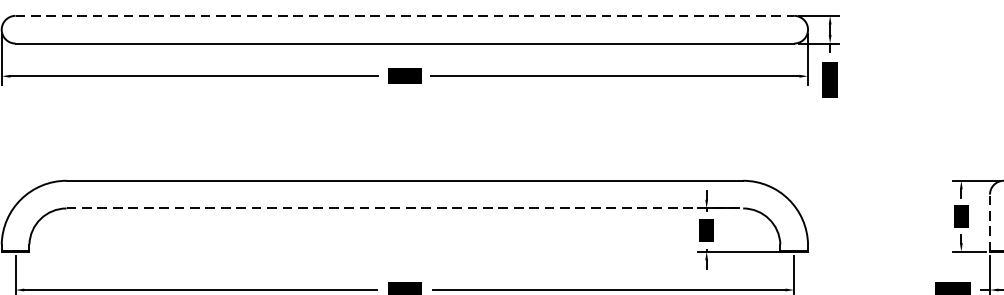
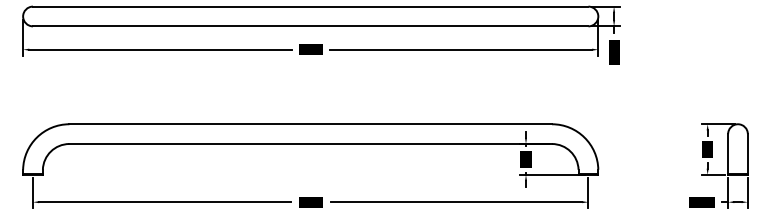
line: (404, 15) -> (310, 6), dashed -> solid
line: (405, 209) -> (311, 144), dashed -> solid
line: (990, 223) -> (728, 154), dashed -> solid

